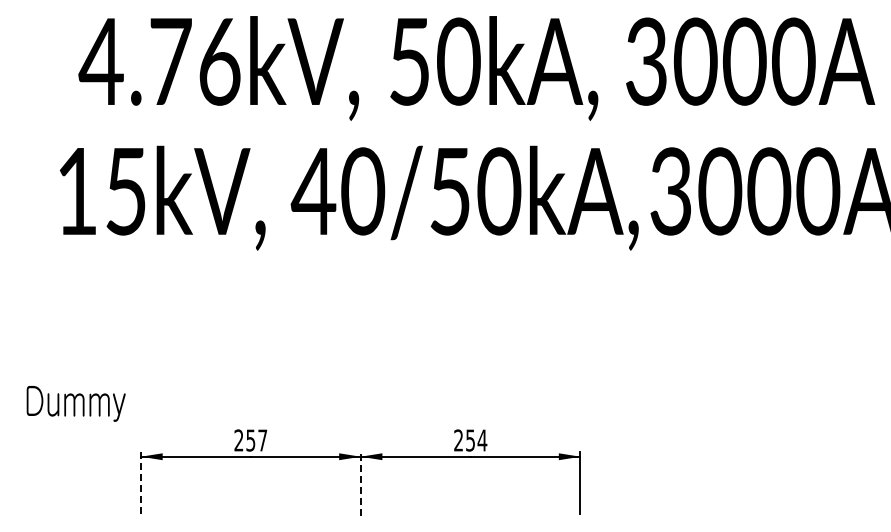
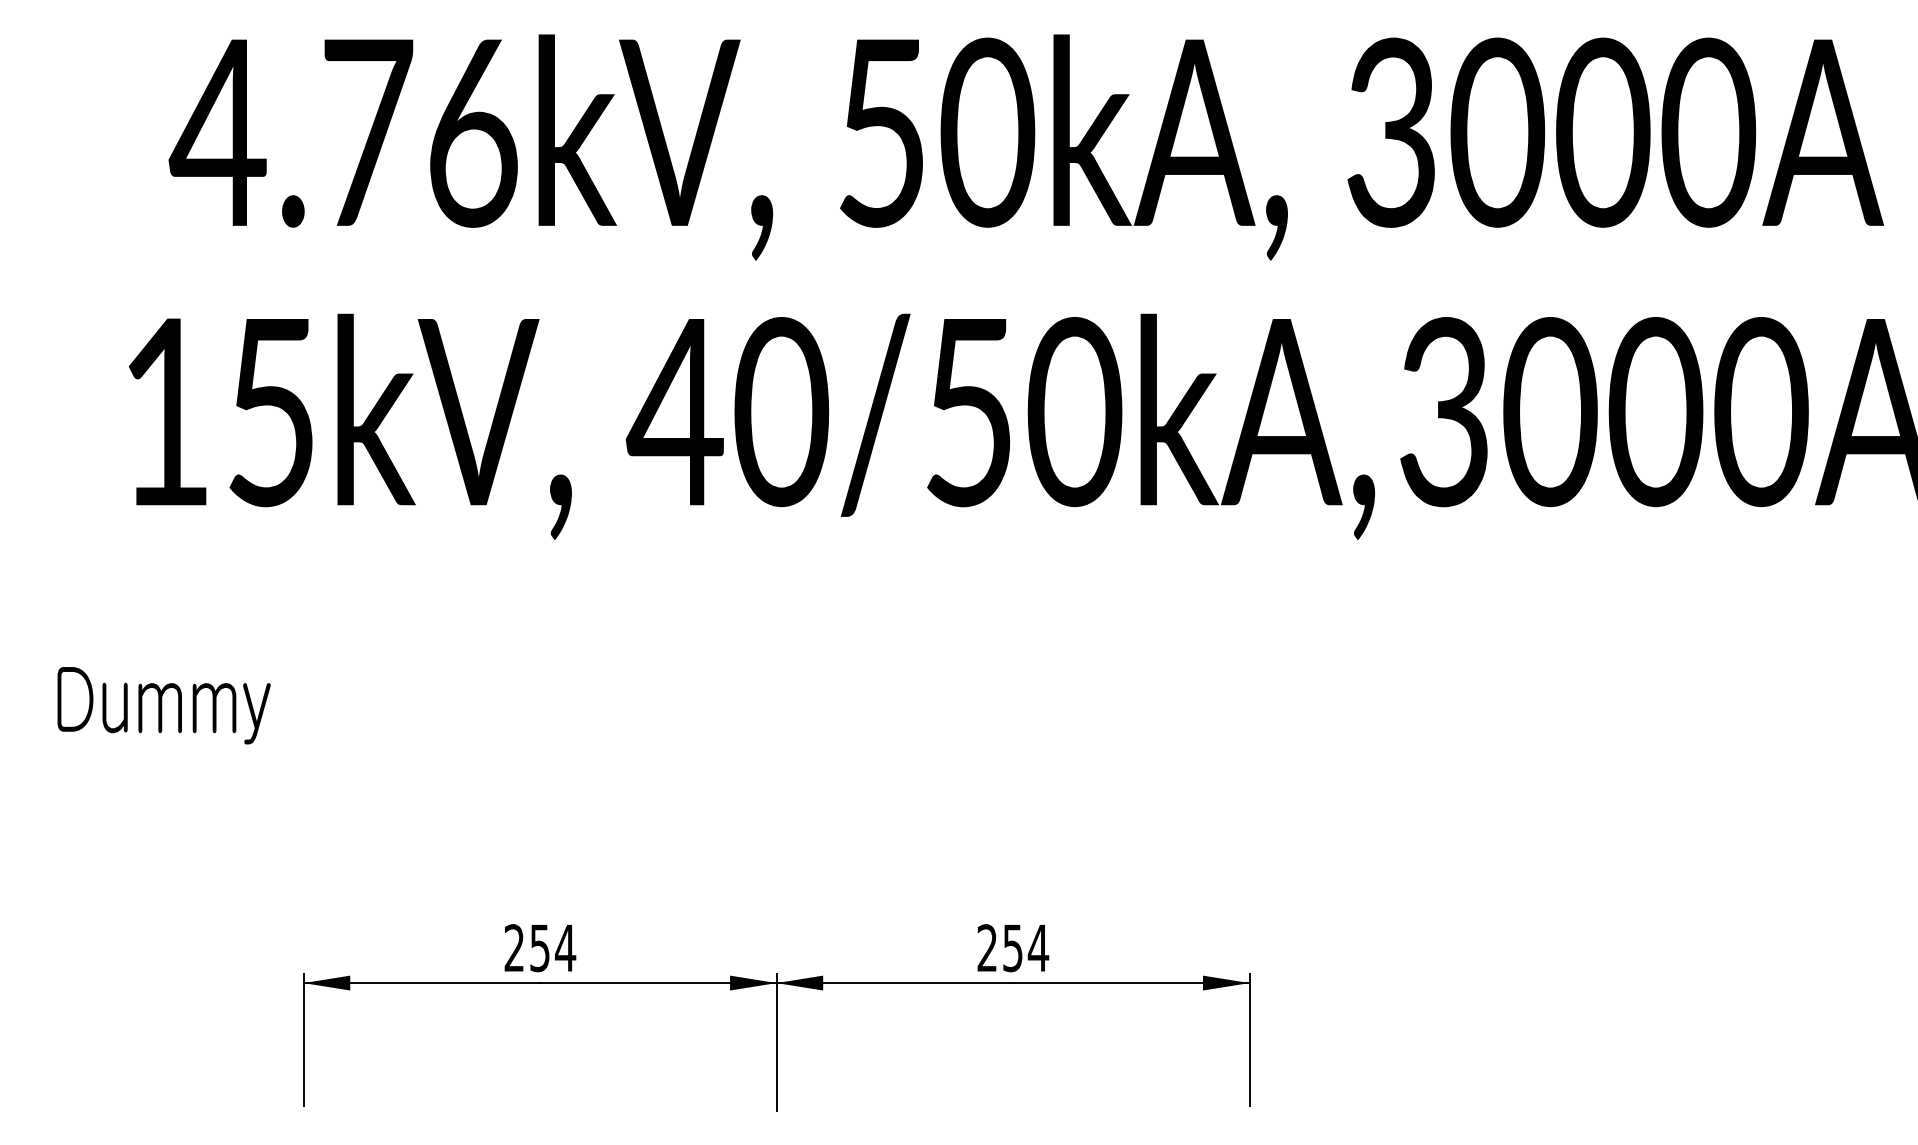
text: (75, 403) -> (162, 704), moved
text: (262, 440) -> (565, 948), 257 -> 254
line: (141, 483) -> (304, 1040), dashed -> solid
line: (360, 484) -> (776, 1042), dashed -> solid

